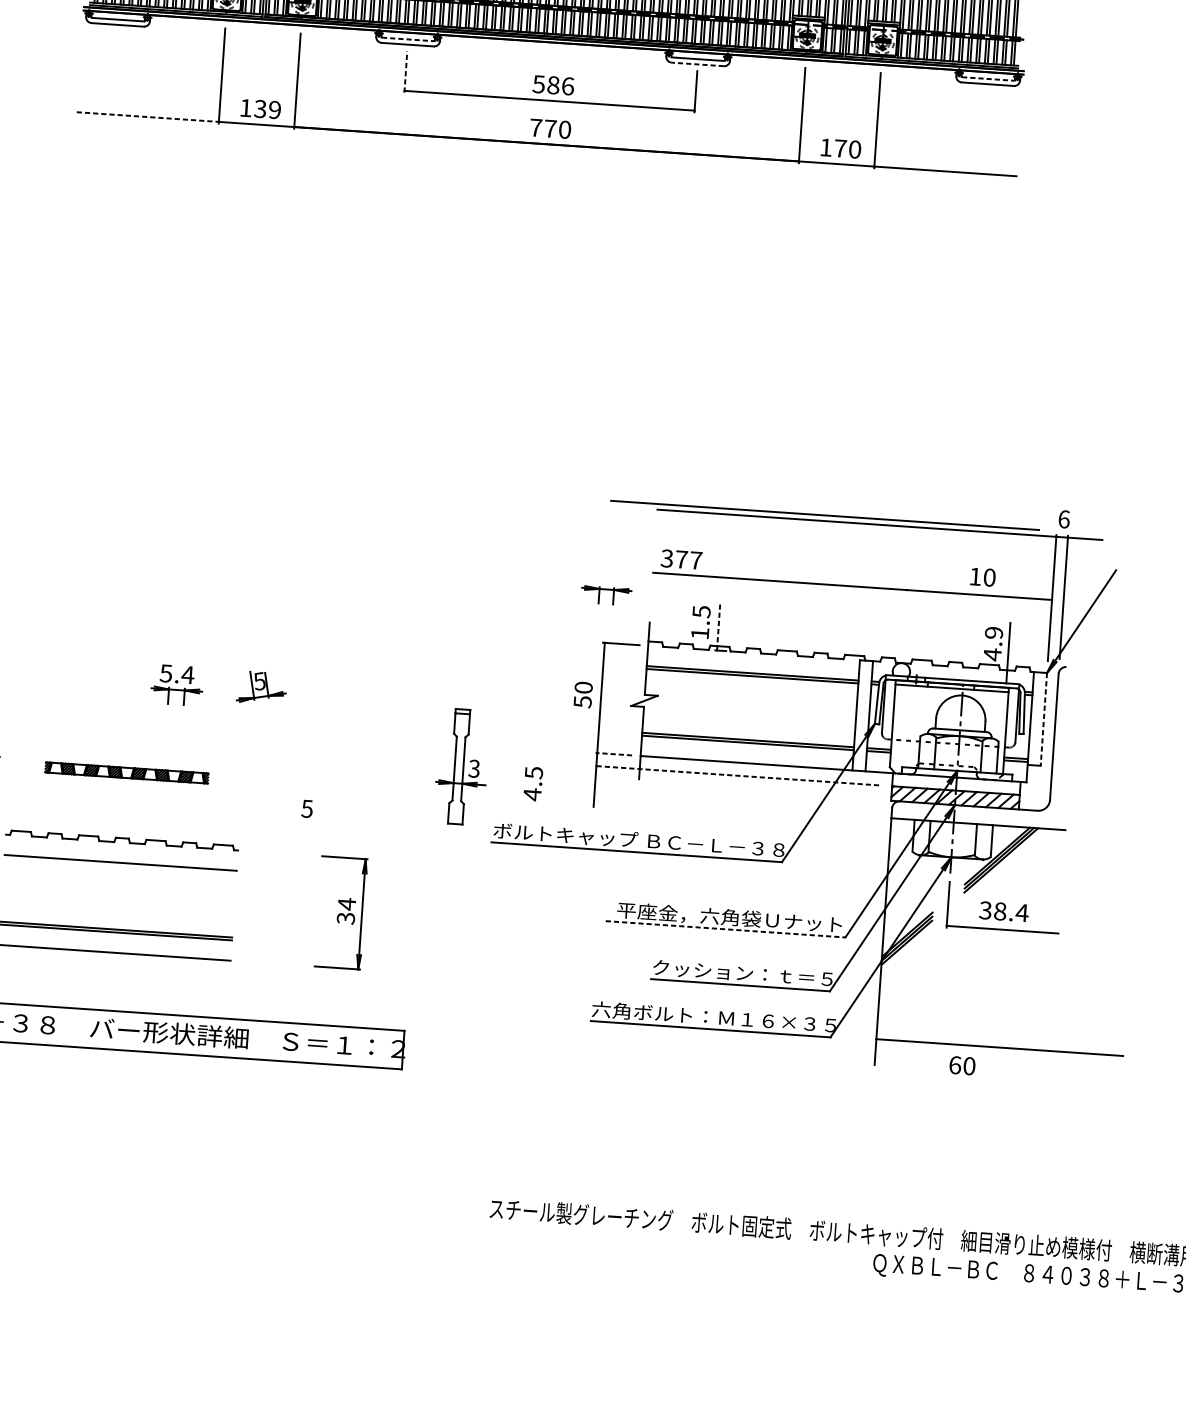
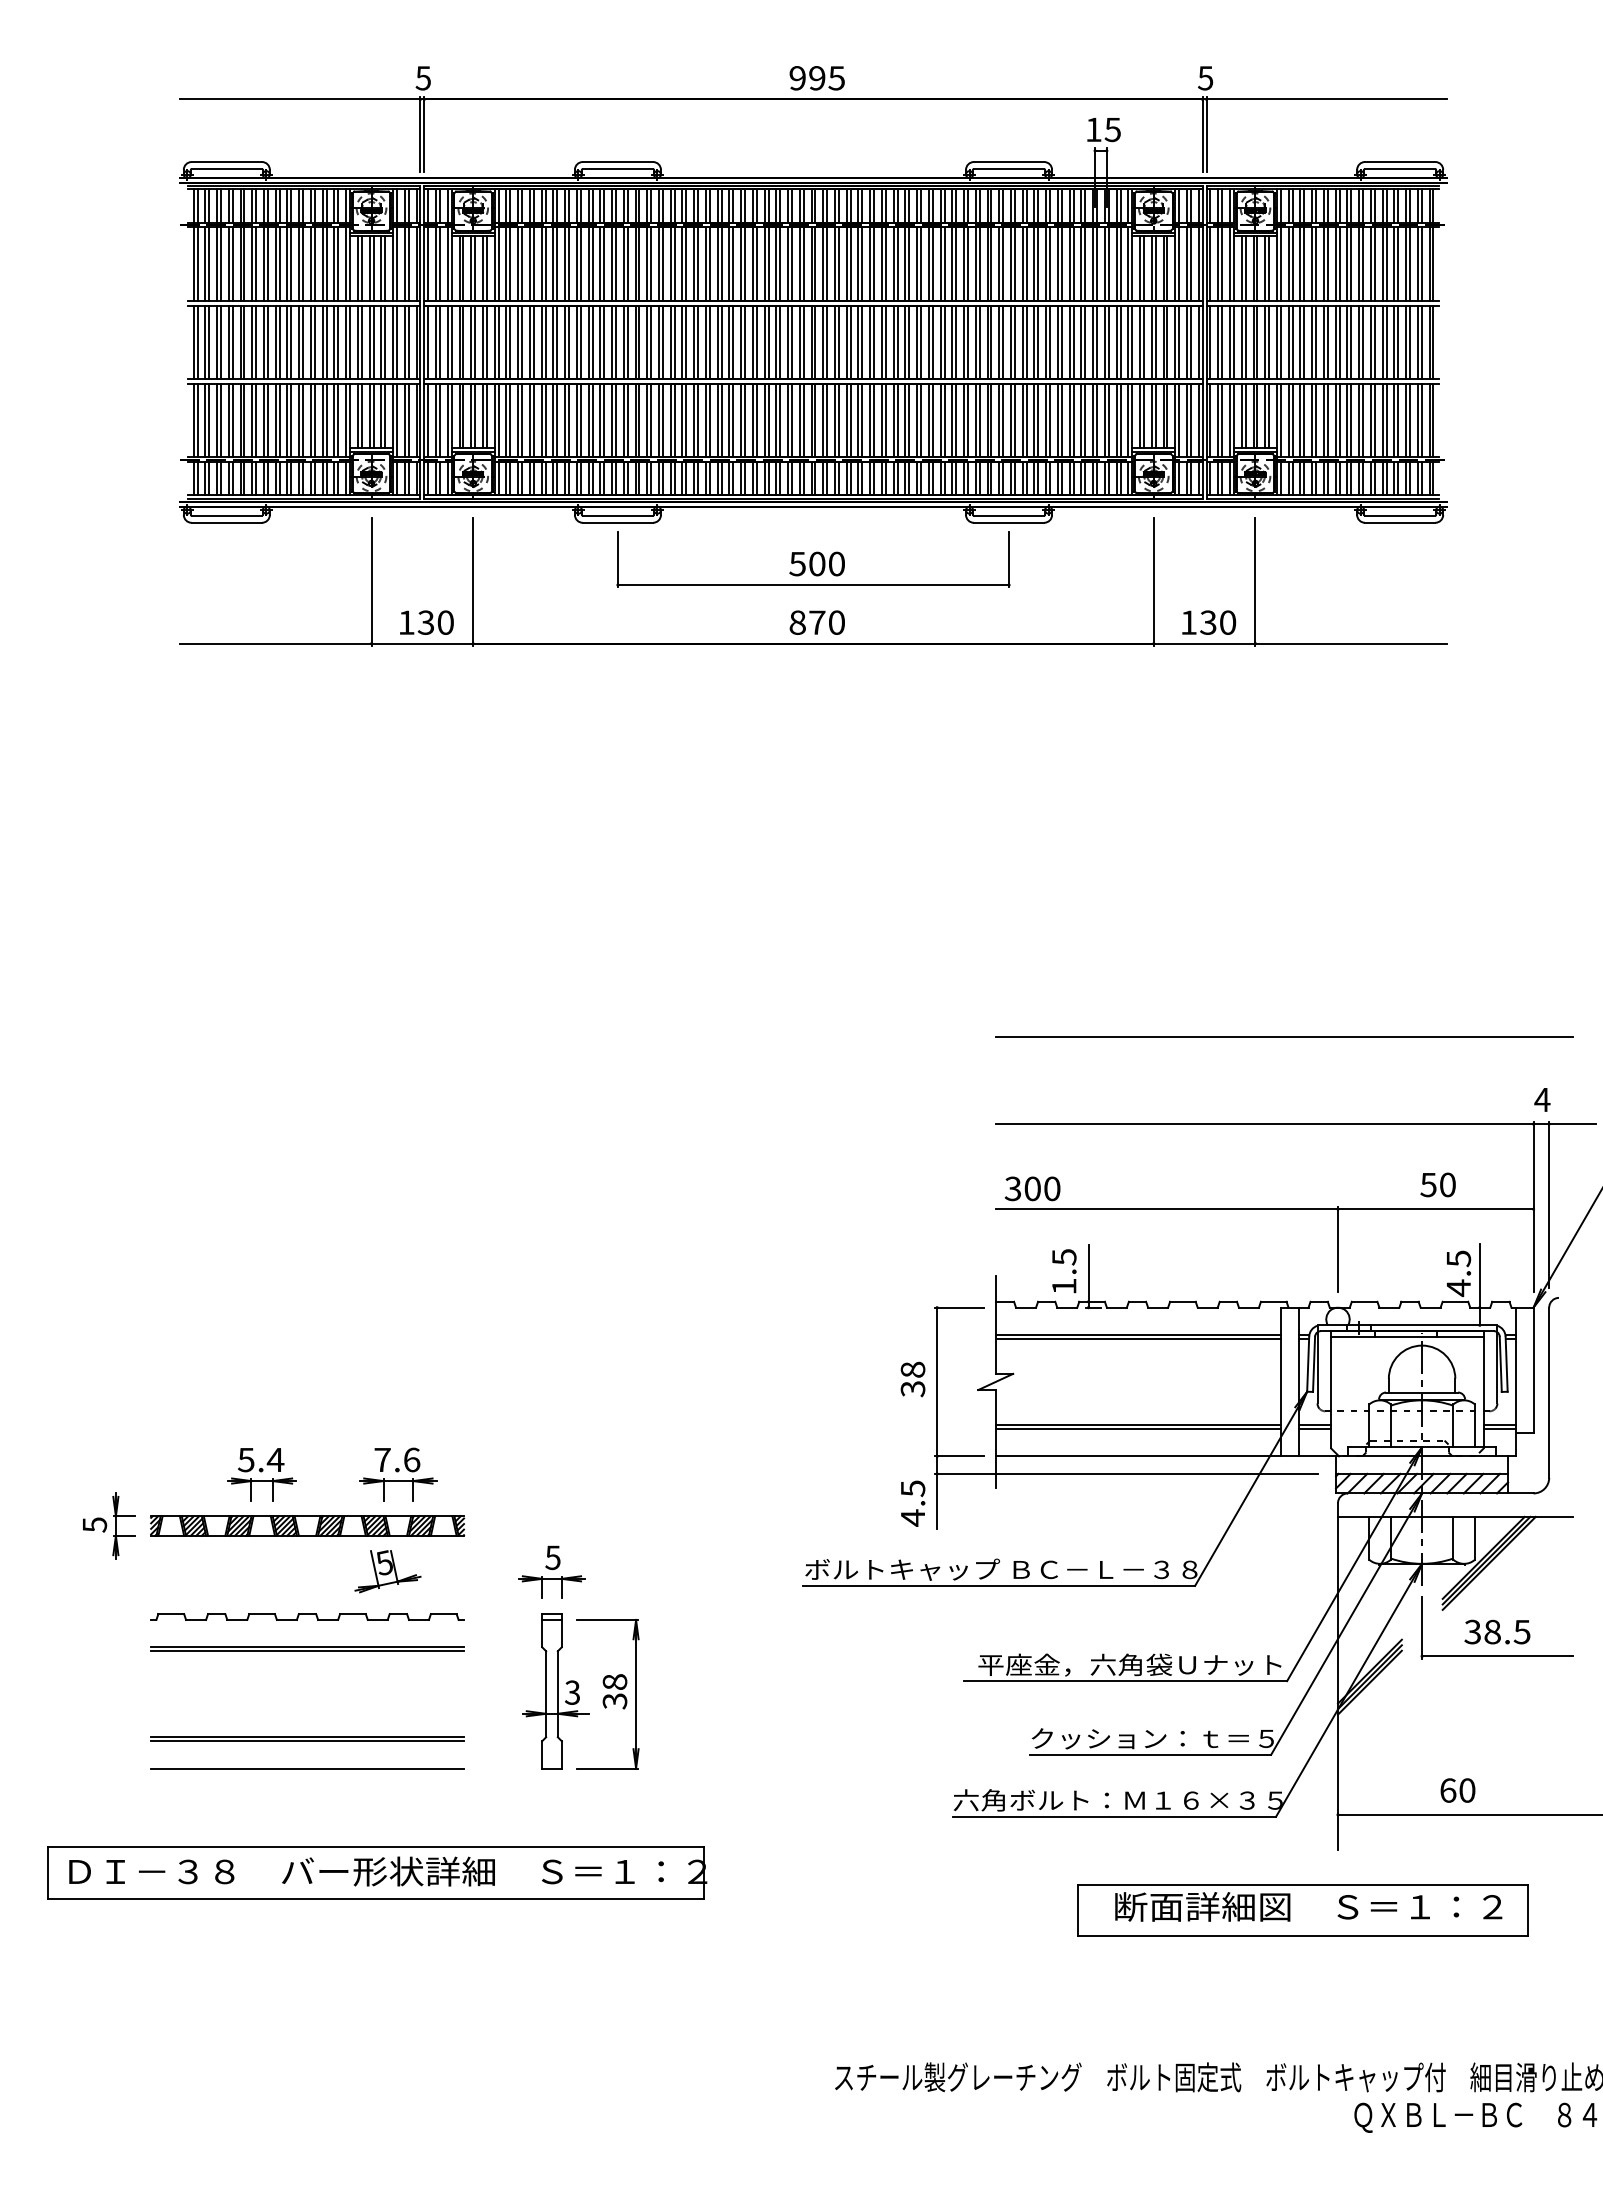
line: (408, 39) -> (618, 515), dashed -> solid
line: (697, 64) -> (1008, 522), dashed -> solid
line: (405, 71) -> (617, 559), dashed -> solid
line: (988, 78) -> (1400, 515), dashed -> solid
text: (561, 85) -> (827, 563), 586 -> 500
text: (274, 109) -> (445, 622), 139 -> 130
line: (147, 116) -> (275, 643), dashed -> solid
text: (535, 127) -> (797, 622), 770 -> 870
text: (840, 148) -> (1208, 622), 170 -> 130
line: (825, 514) -> (1284, 1036), moved
text: (1064, 519) -> (1542, 1099), 6 -> 4
text: (688, 559) -> (1042, 1188), 377 -> 300
text: (975, 577) -> (1428, 1185), 10 -> 50
part: (606, 589) -> (551, 1579), moved
line: (904, 619) -> (1337, 1248), added
line: (718, 627) -> (1088, 1276), dashed -> solid
text: (993, 632) -> (1458, 1258), 4.9 -> 4.5
part: (176, 685) -> (261, 1474), moved
part: (261, 687) -> (387, 1571), moved
text: (582, 694) -> (912, 1378), 50 -> 38
line: (1043, 719) -> (1533, 1370), dashed -> solid
part: (196, 739) -> (398, 1474), added
line: (613, 754) -> (959, 1456), dashed -> solid
part: (461, 767) -> (555, 1691), moved
part: (126, 772) -> (307, 1525), size x1.43
line: (736, 775) -> (1126, 1473), dashed -> solid
text: (533, 783) -> (913, 1503), moved
line: (120, 865) -> (307, 1651), added
text: (346, 903) -> (614, 1681), 34 -> 38
text: (1022, 913) -> (1522, 1632), 38.4 -> 38.5
line: (725, 929) -> (1125, 1681), dashed -> solid
text: (962, 1065) -> (1457, 1790), moved
part: (845, 1108) -> (1302, 1910), added

